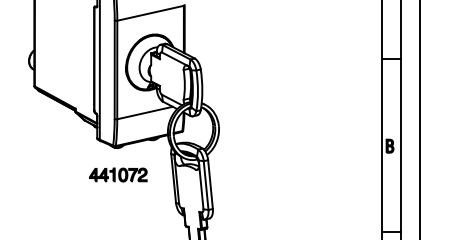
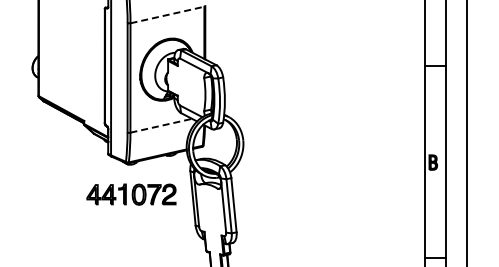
line: (150, 13) -> (167, 15), solid -> dashed
line: (145, 112) -> (161, 125), solid -> dashed
part: (118, 174) -> (131, 194), size x1.4

